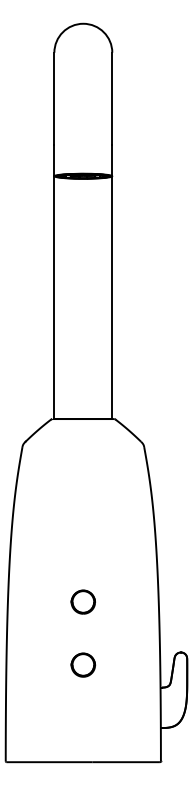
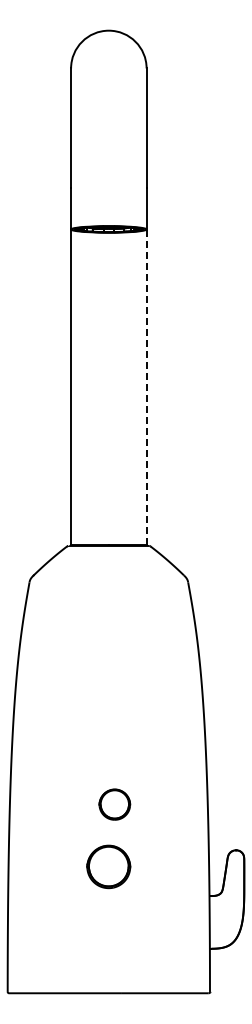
line: (112, 297) -> (146, 387), solid -> dashed
part: (83, 602) -> (114, 804), moved
part: (83, 664) -> (108, 866), size x1.4

